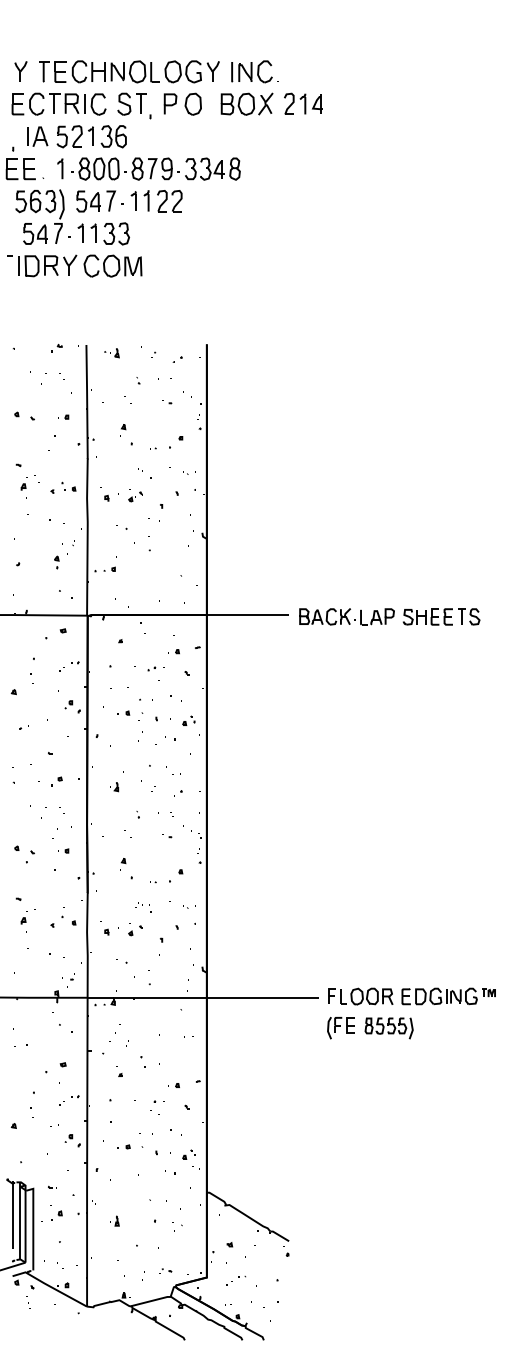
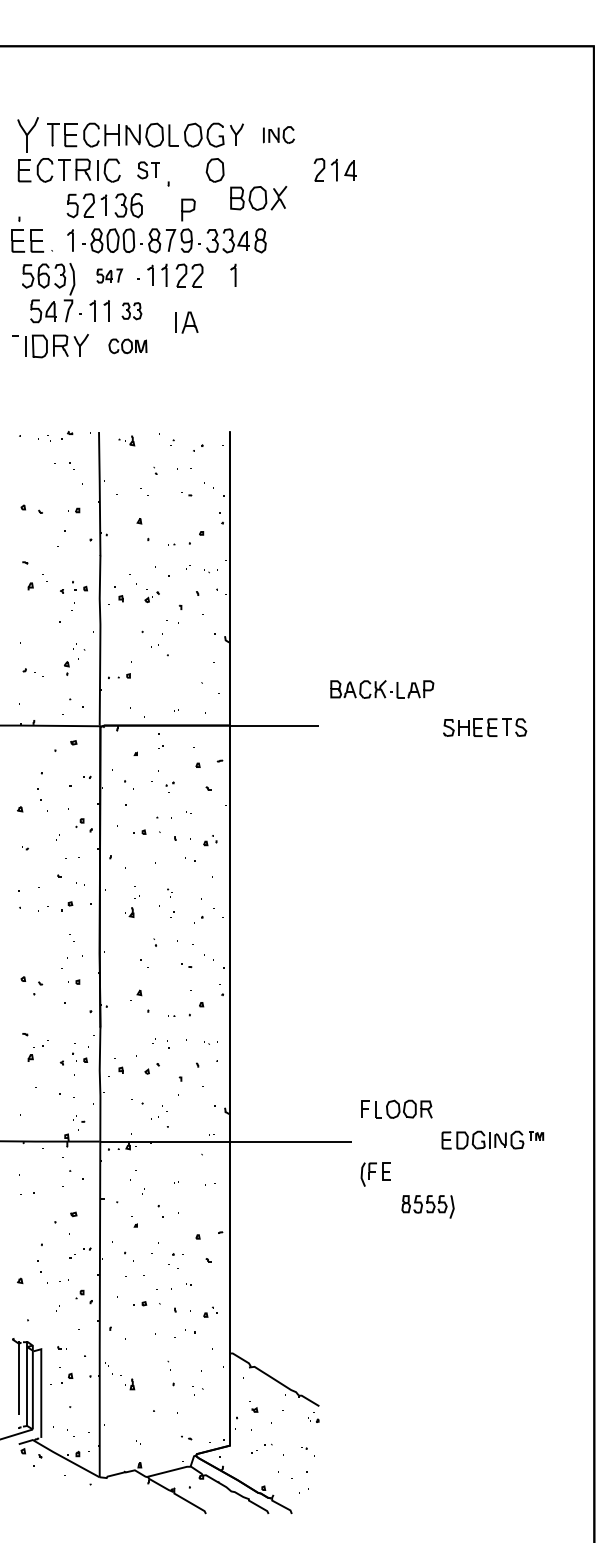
part: (20, 71) -> (27, 134), size x1.6
part: (251, 71) -> (278, 134), size x0.7
part: (131, 104) -> (148, 170), size x0.7
curve: (170, 104) -> (188, 210), moved
part: (246, 104) -> (258, 198), moved
part: (37, 136) -> (186, 322), moved
part: (96, 200) -> (109, 275), size x0.6
part: (210, 200) -> (233, 274), added
part: (116, 233) -> (131, 310), size x0.7
part: (112, 266) -> (127, 346), size x0.6
part: (347, 616) -> (382, 689), moved
part: (360, 995) -> (396, 1108), moved
part: (388, 1028) -> (427, 1206), moved

